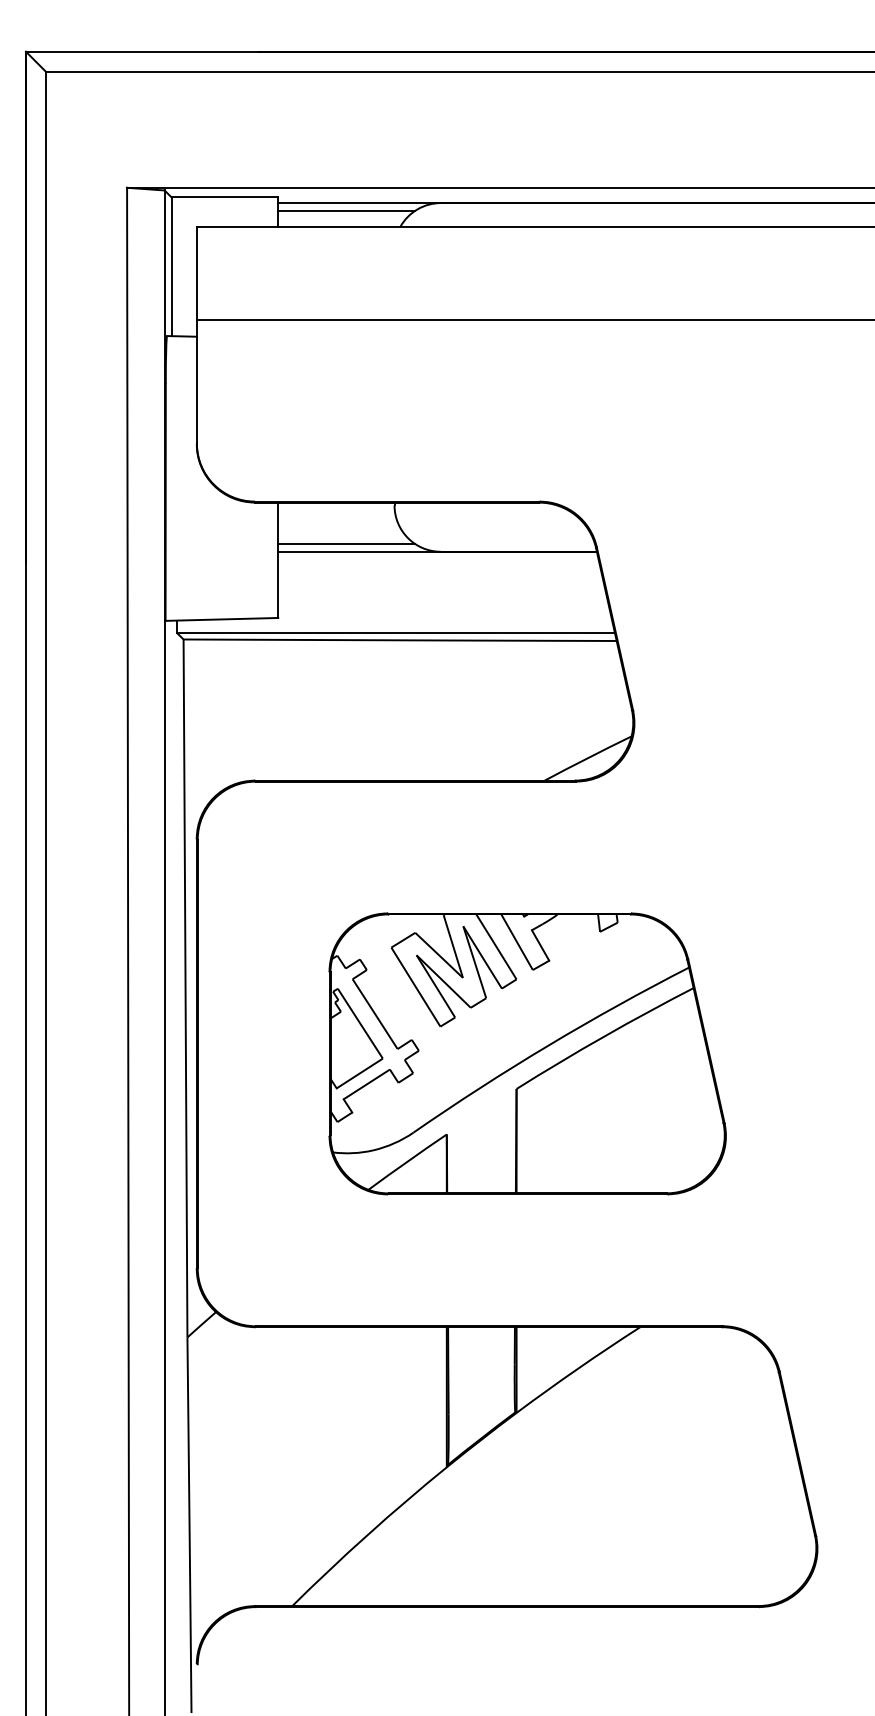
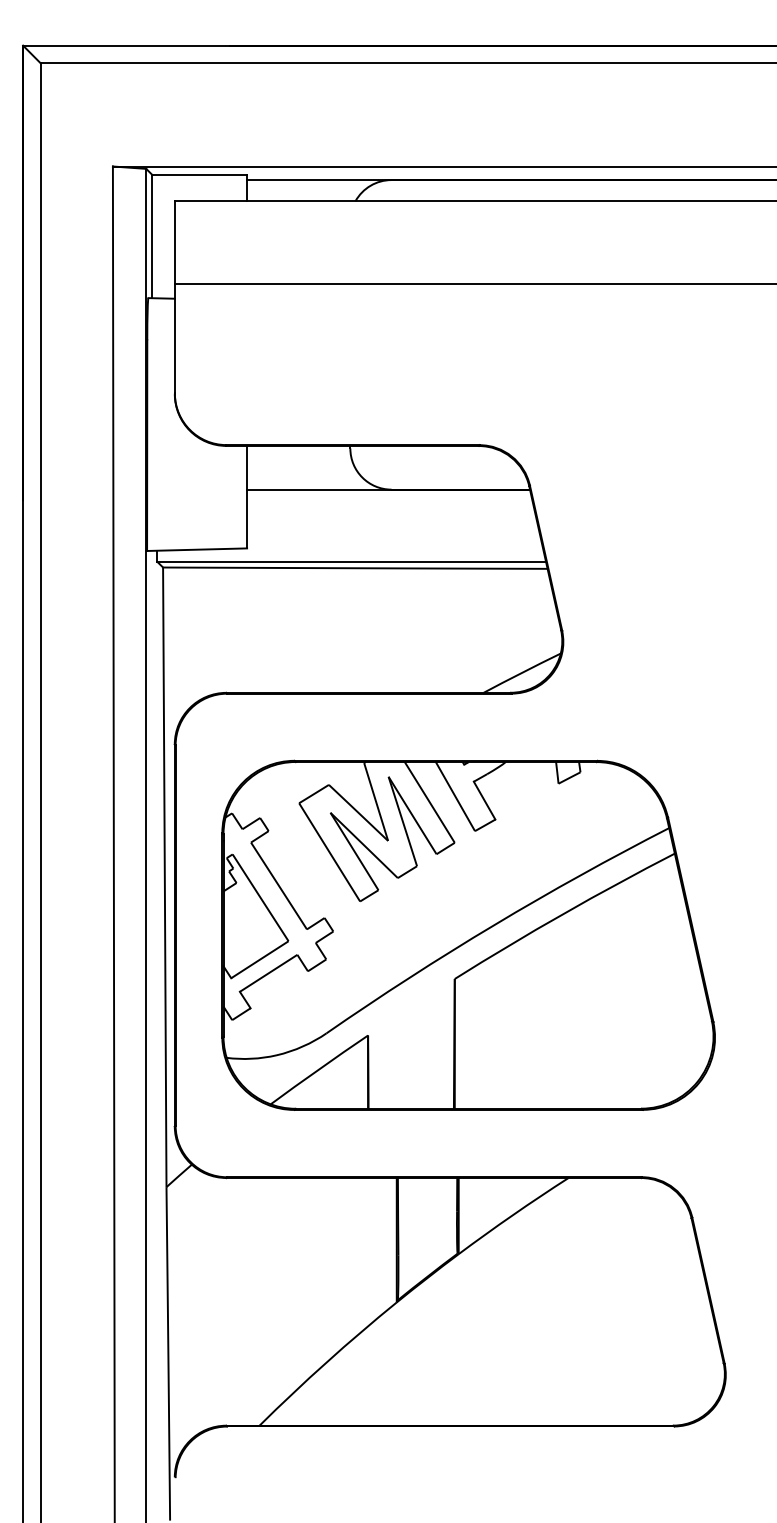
line: (346, 211) -> (307, 187), removed
line: (346, 543) -> (307, 482), removed
part: (527, 1053) -> (468, 935), size x1.4

